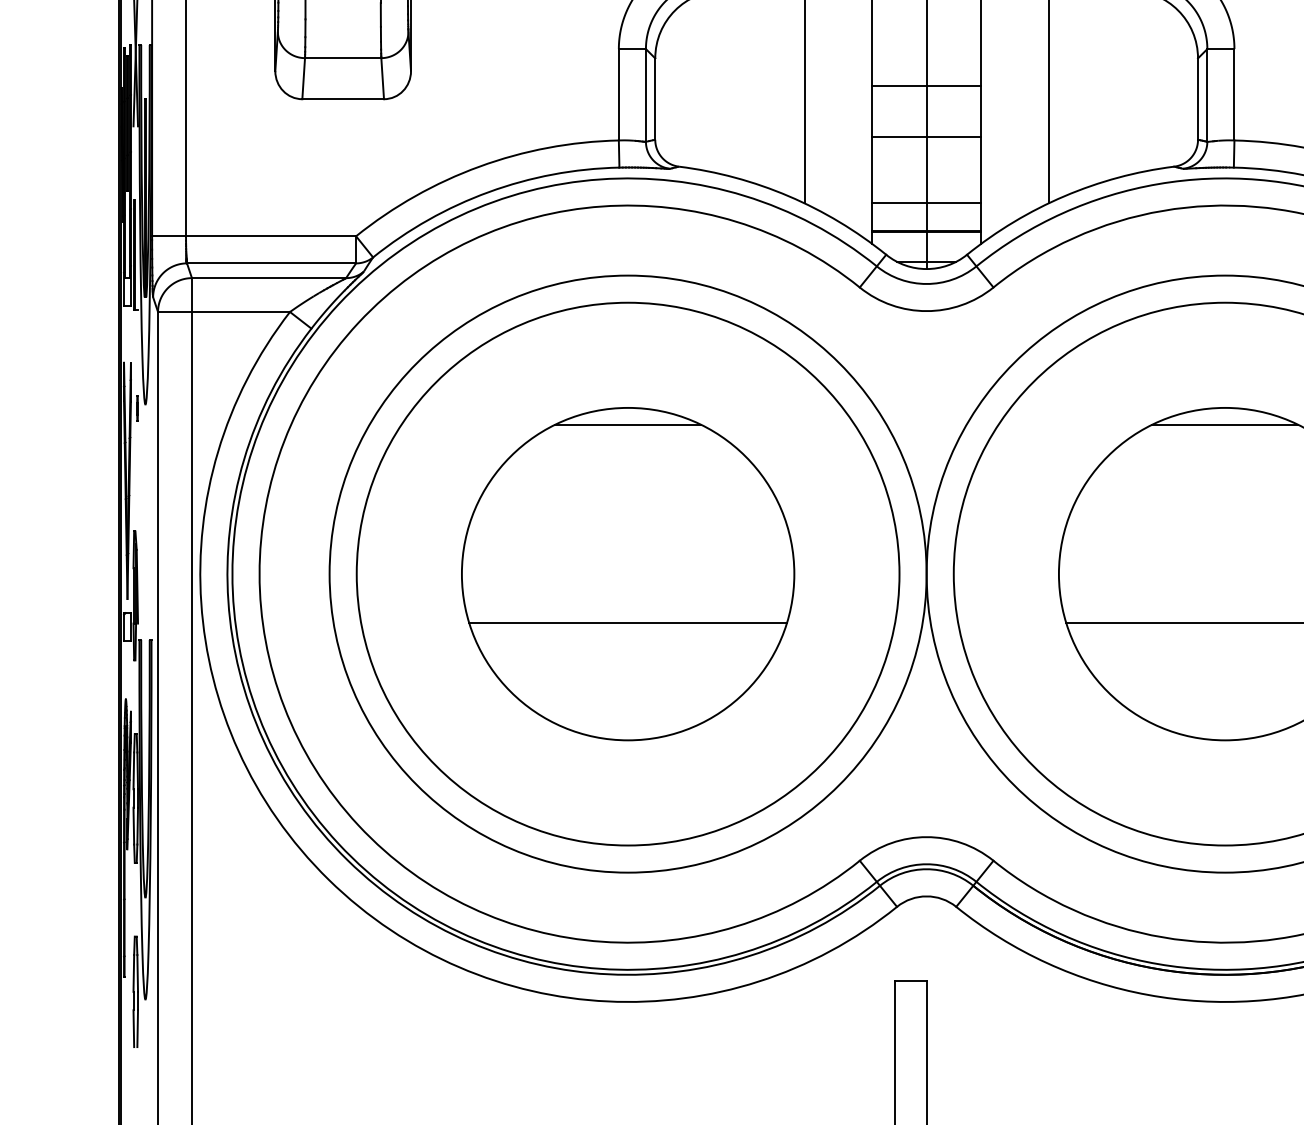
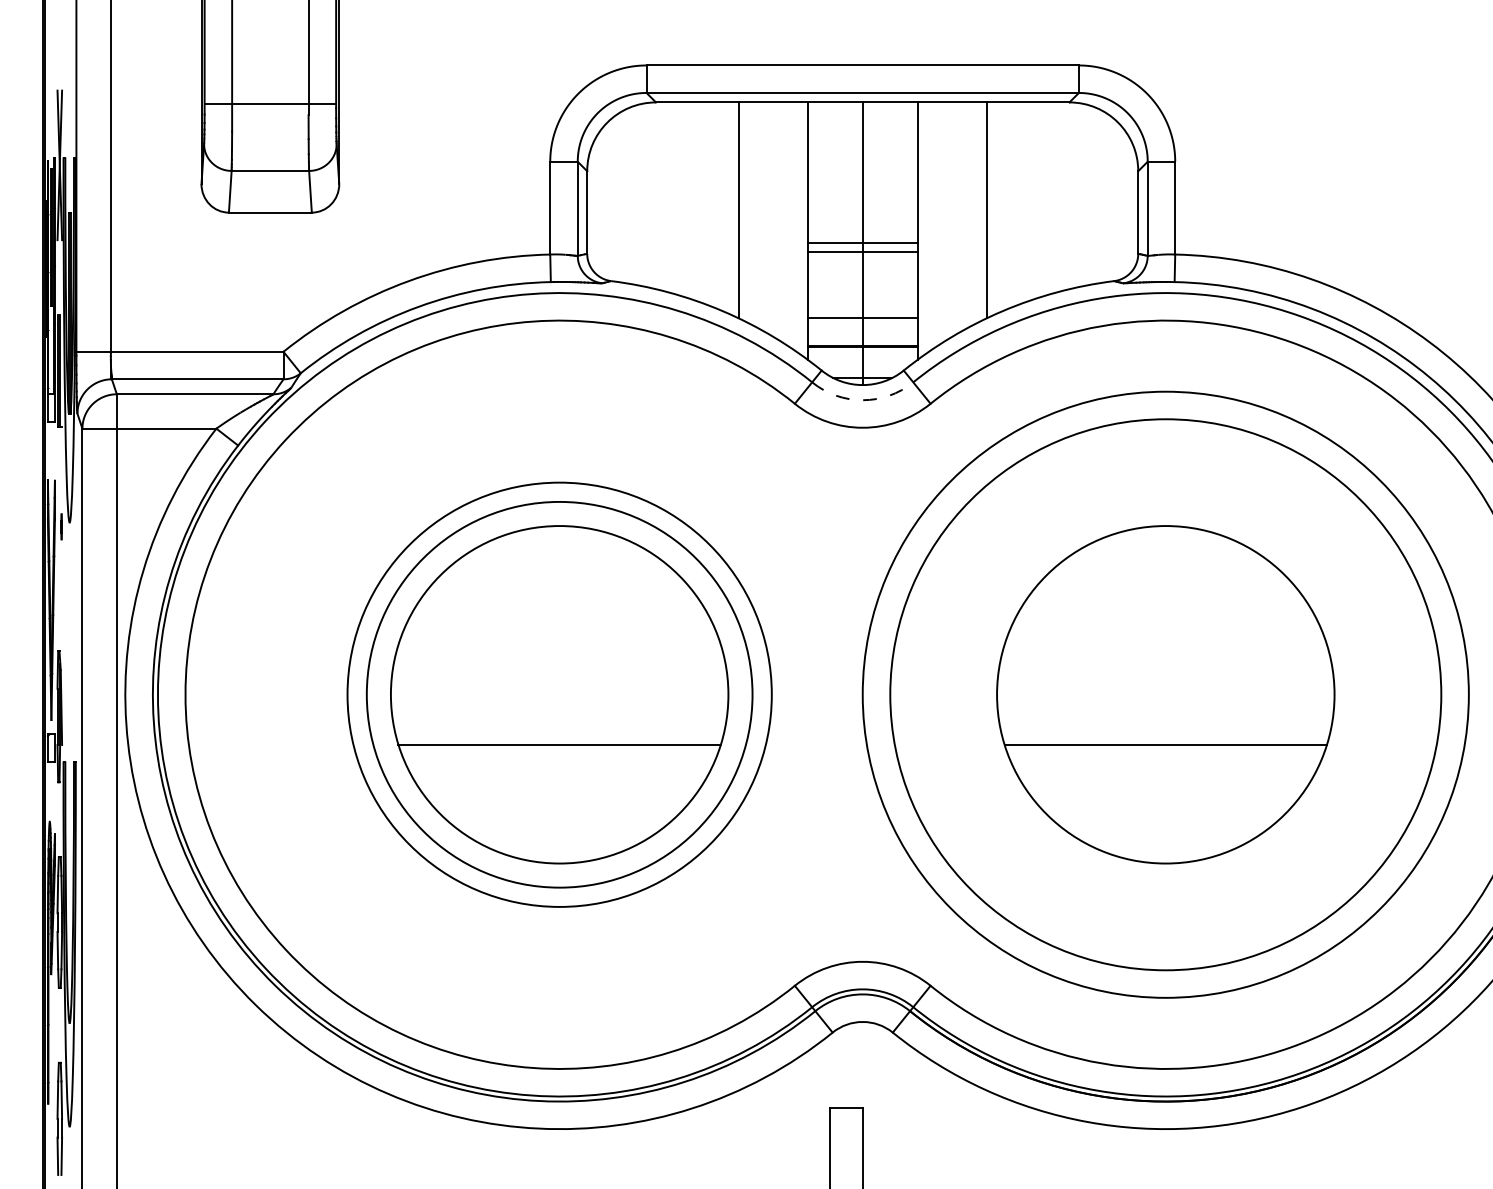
line: (926, 86) -> (862, 243), moved
arc: (926, 284) -> (862, 400), solid -> dashed
line: (627, 425) -> (559, 543), removed
line: (1224, 425) -> (1165, 543), removed
circle: (627, 573) -> (559, 694), size x0.7
circle: (627, 573) -> (559, 694), size x0.7

